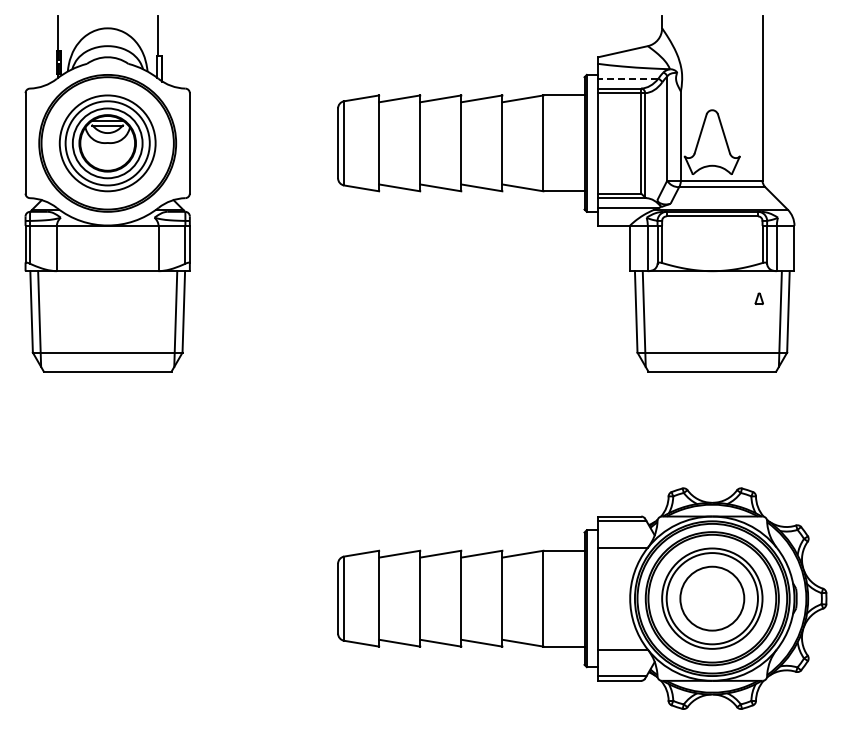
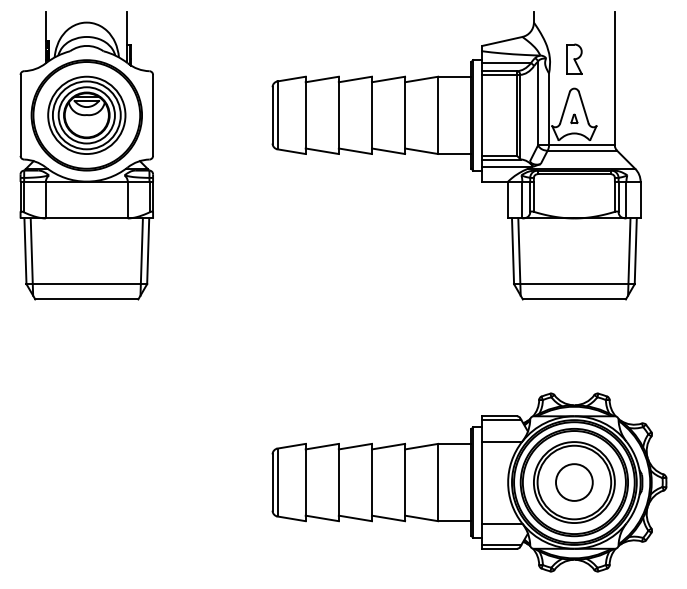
part: (712, 73) -> (574, 59), added
line: (627, 78) -> (505, 63), dashed -> solid
part: (758, 298) -> (573, 118), moved
circle: (712, 598) -> (574, 482), size x0.71

